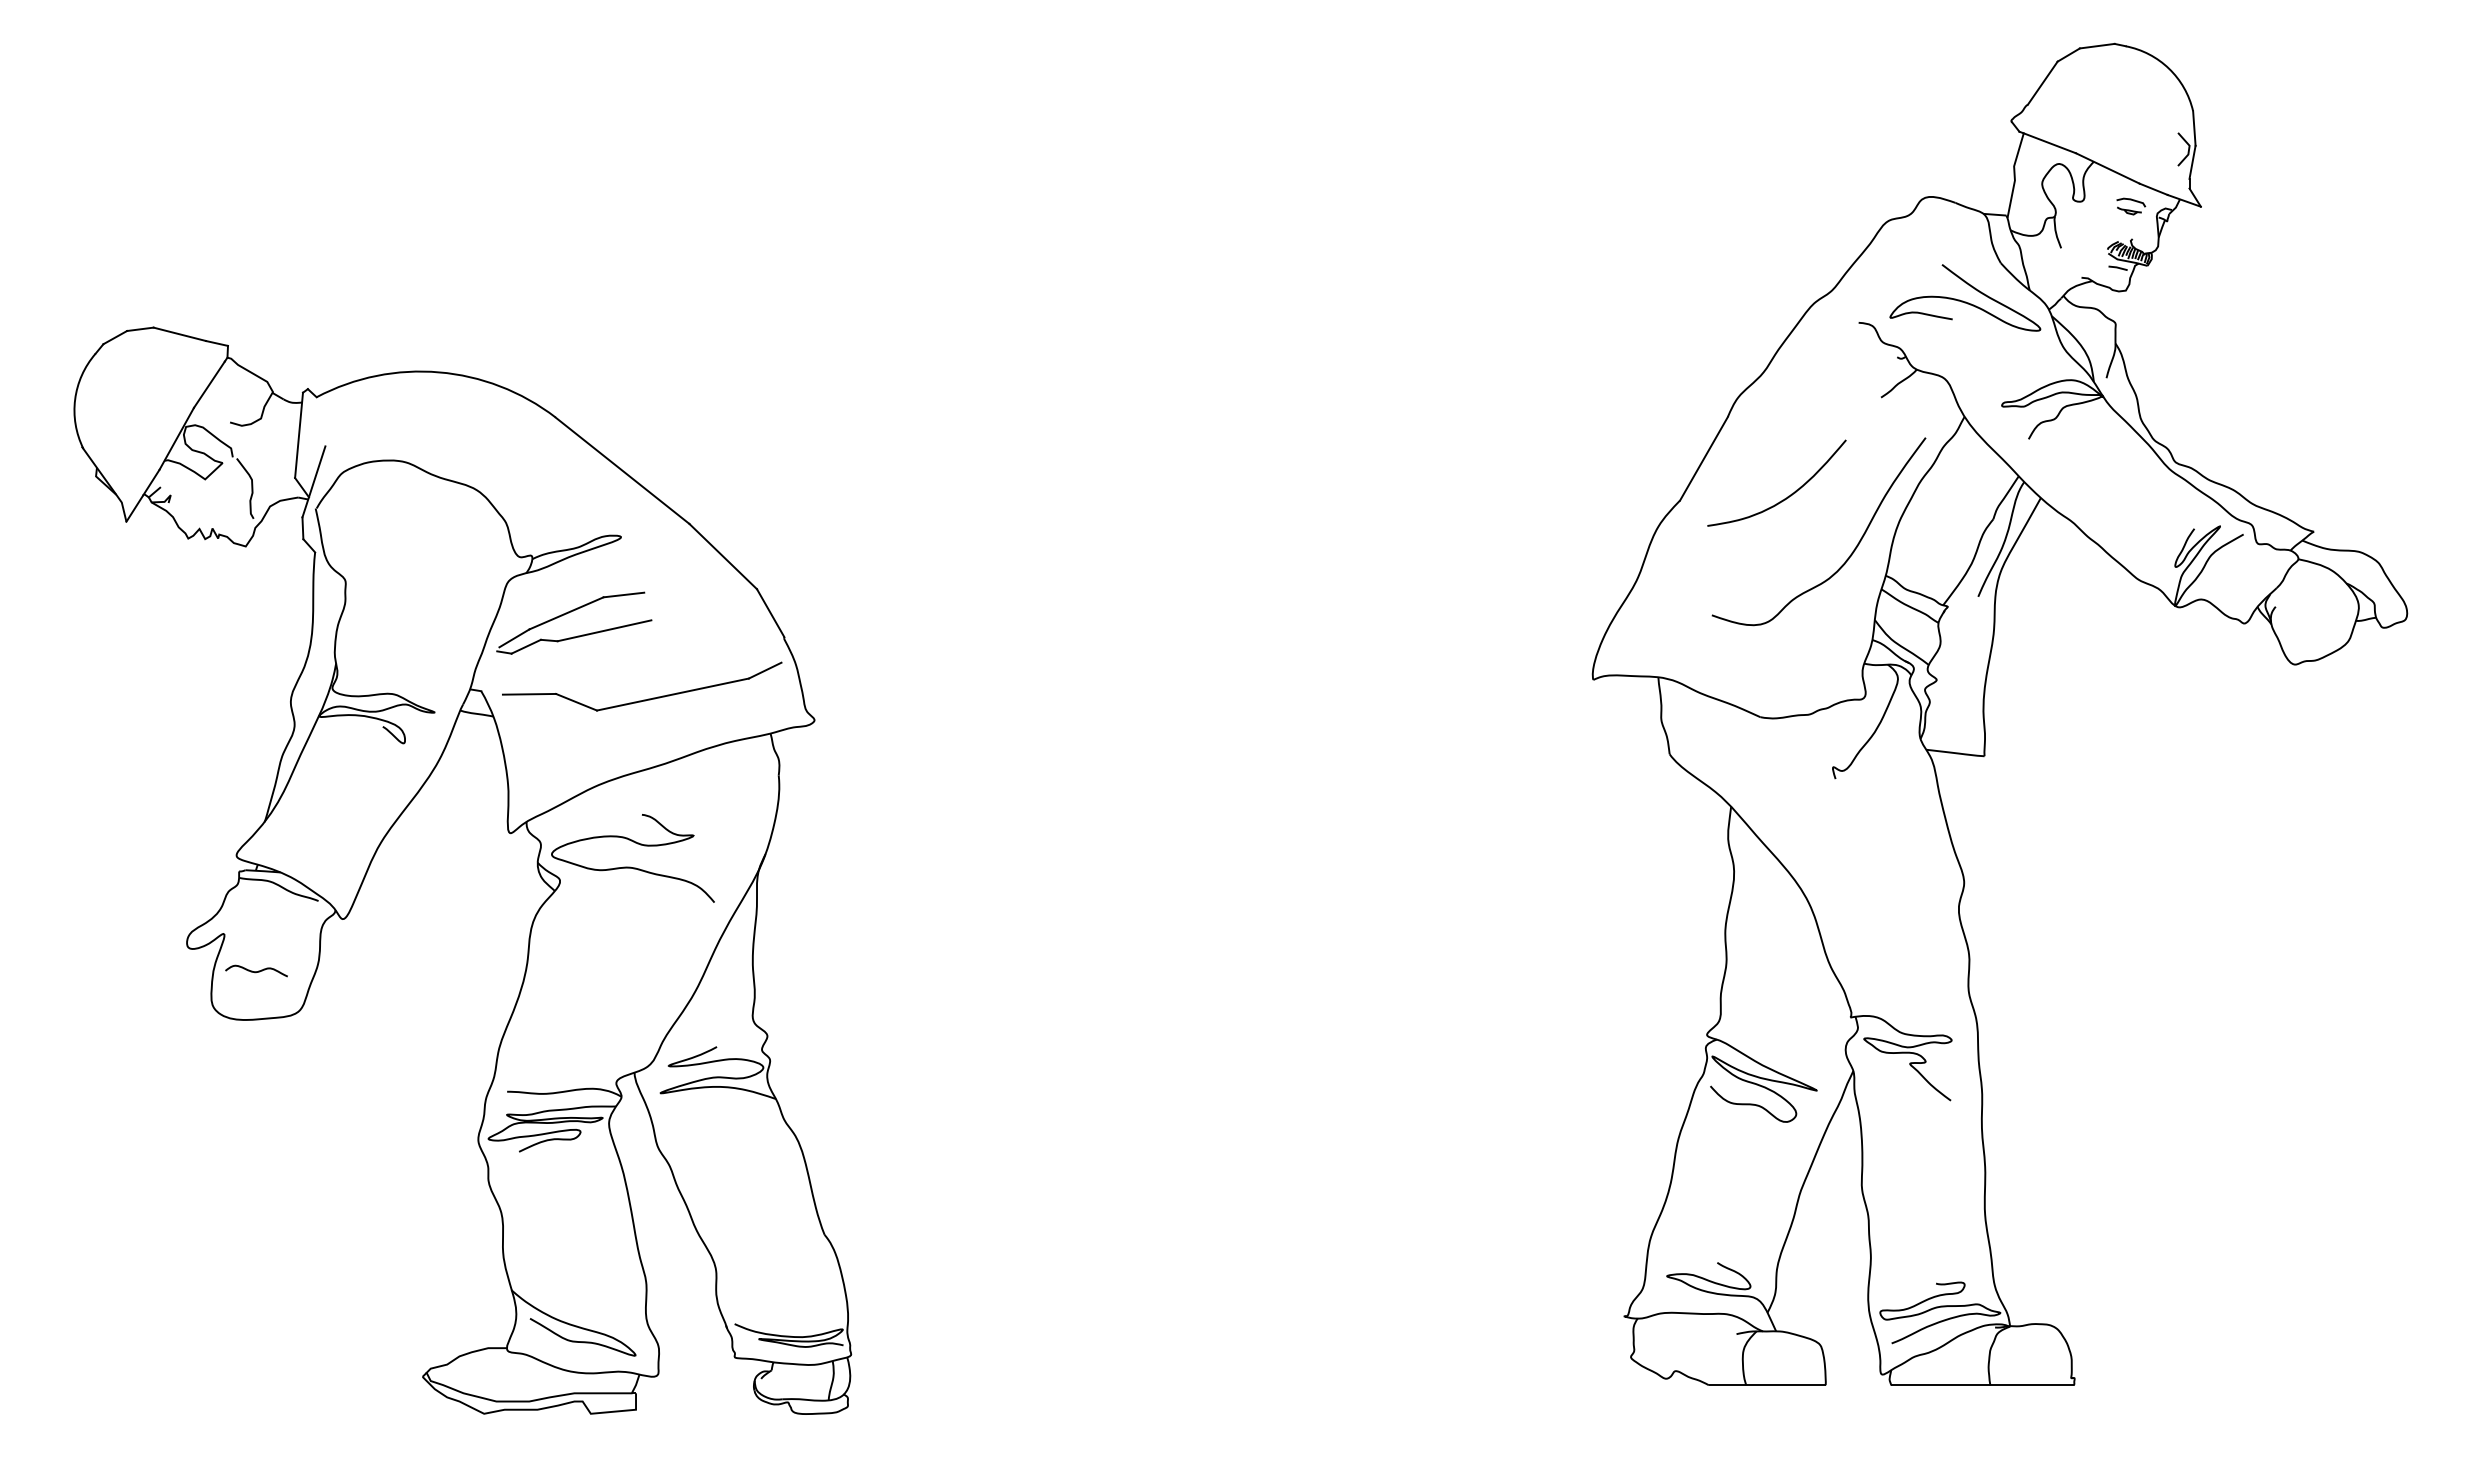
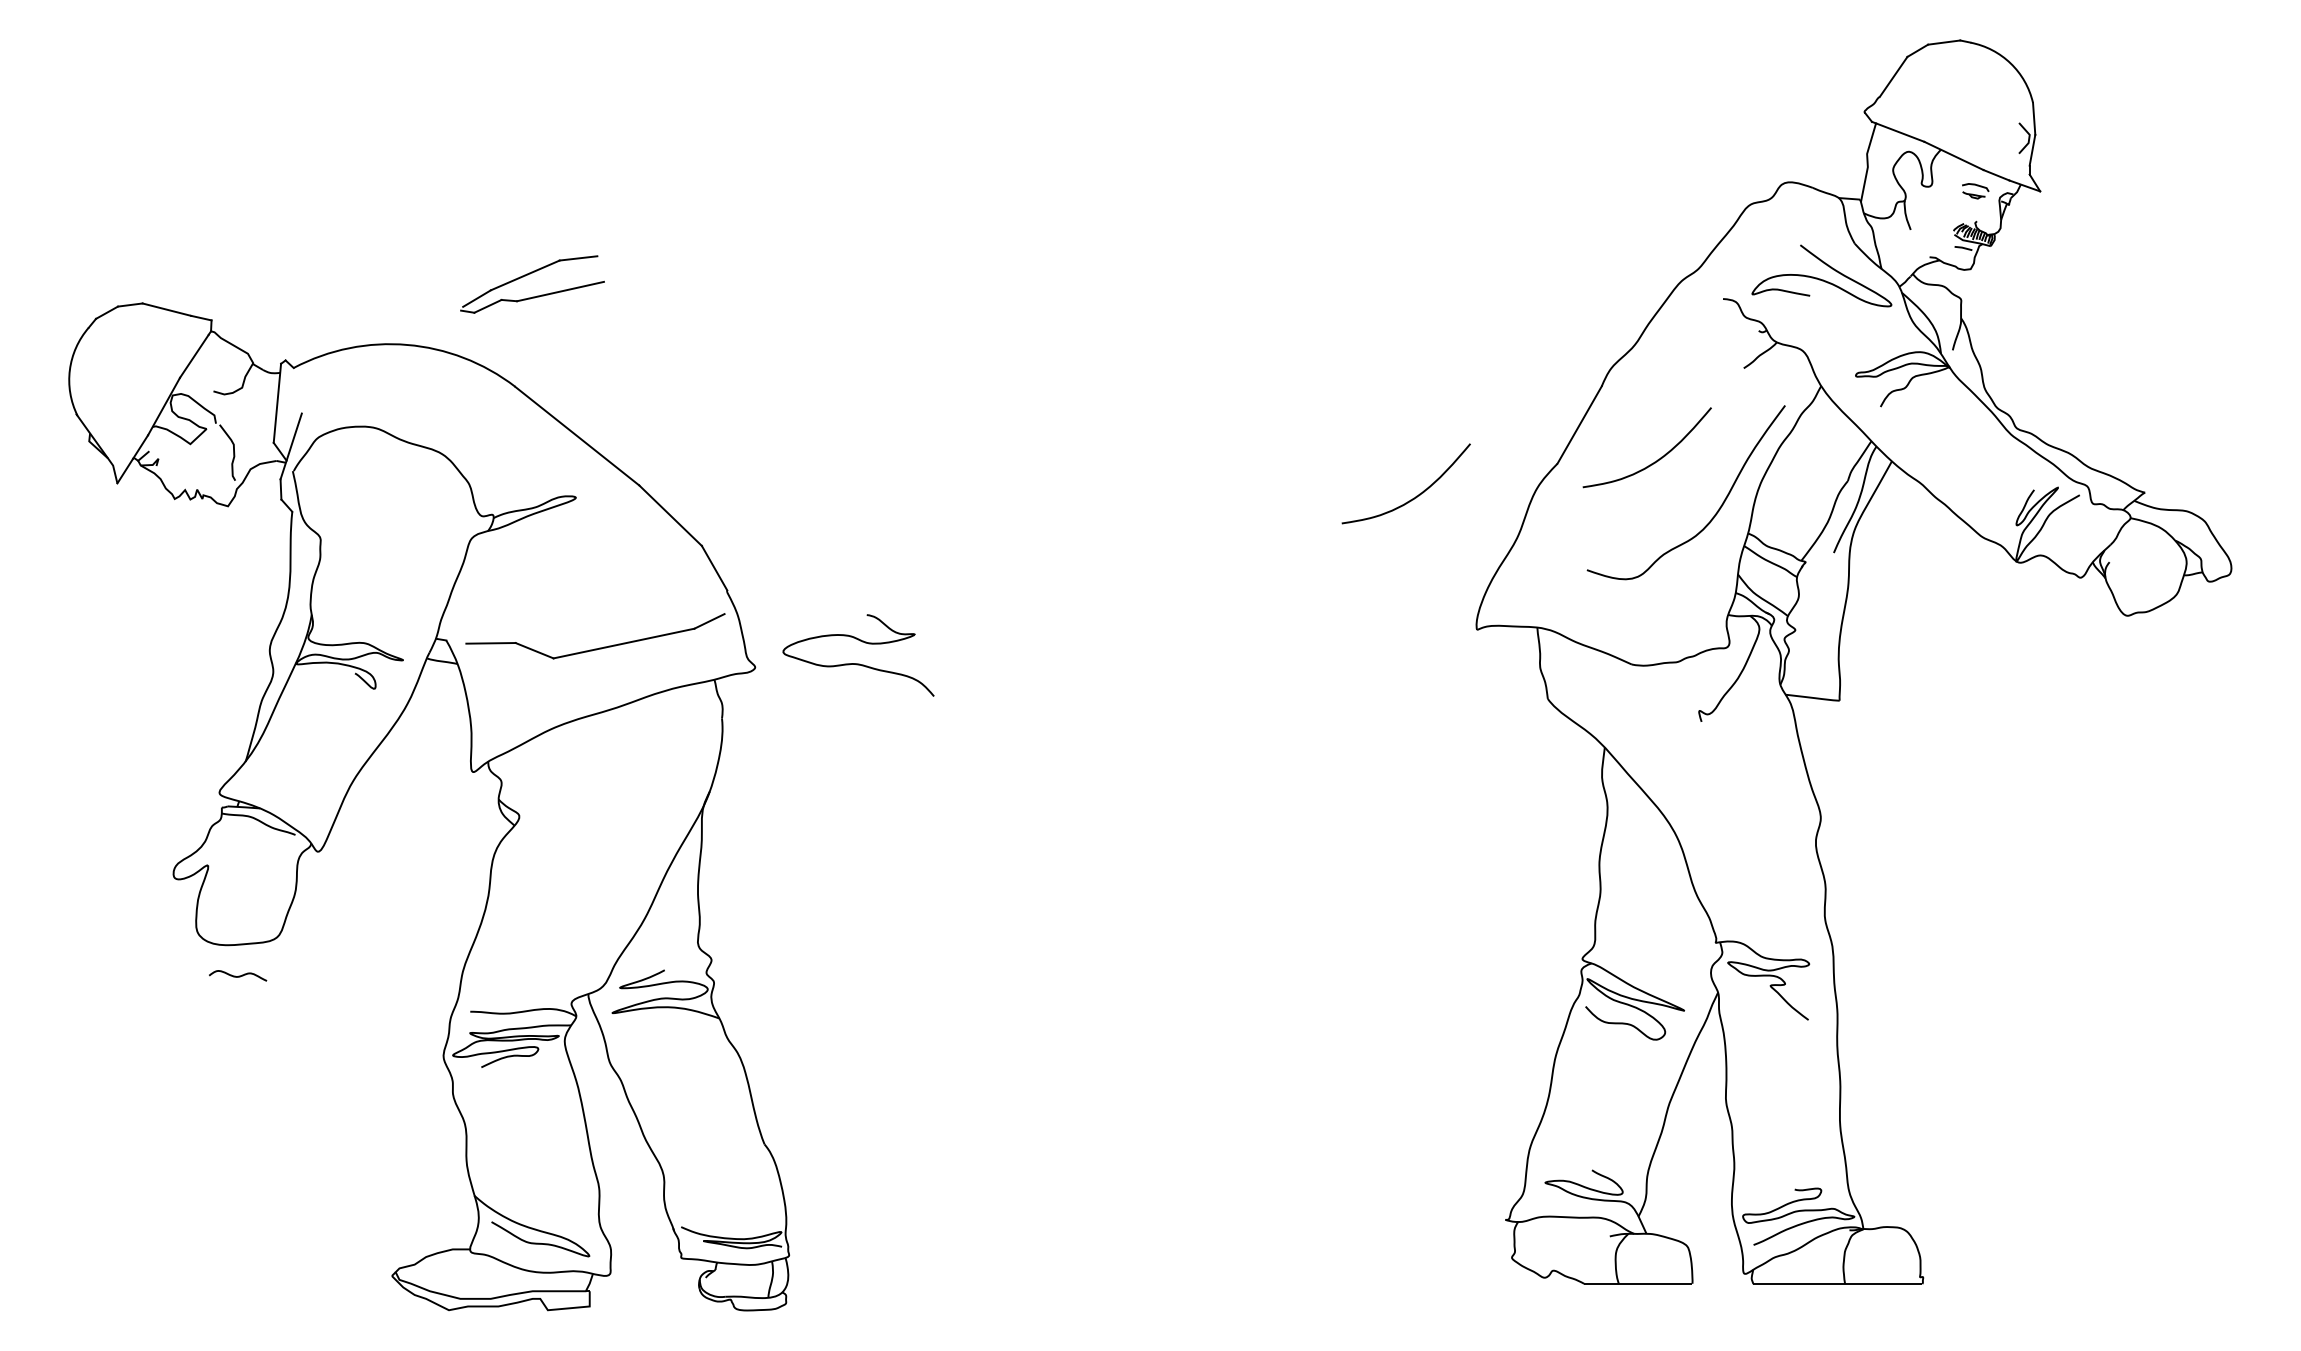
curve: (1528, 534) -> (1416, 495), added
part: (569, 613) -> (528, 275), moved
curve: (630, 866) -> (856, 662), moved
curve: (256, 971) -> (237, 976), moved

